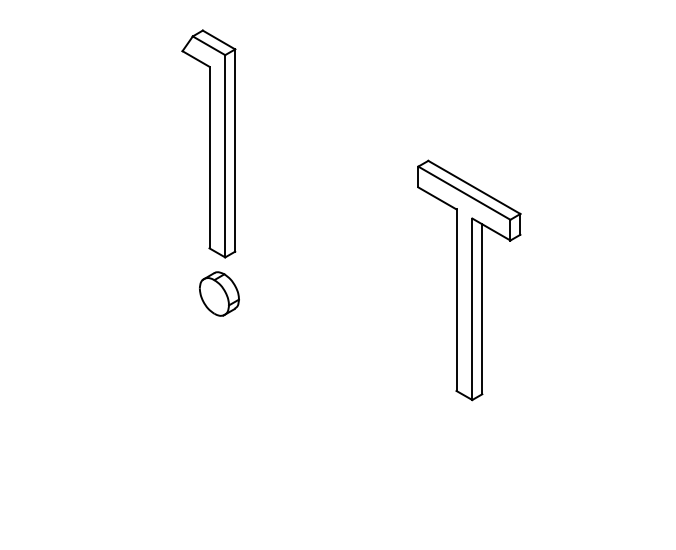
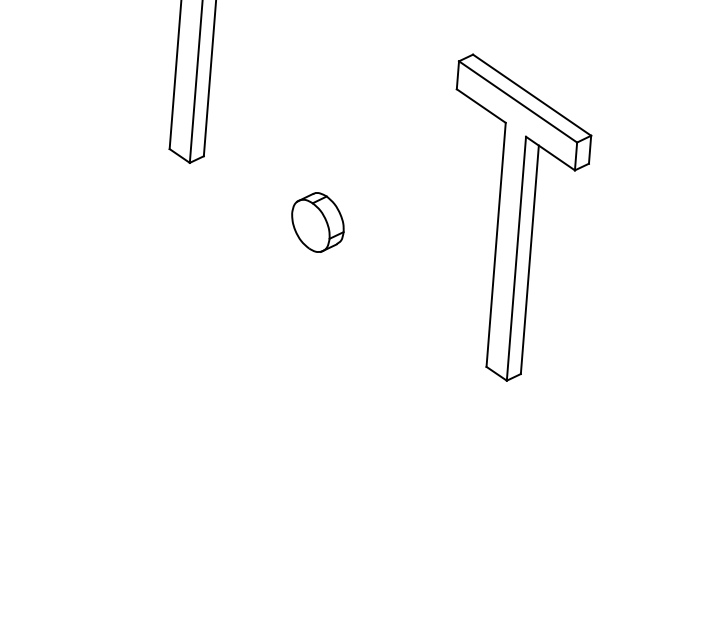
part: (219, 293) -> (318, 221), moved

